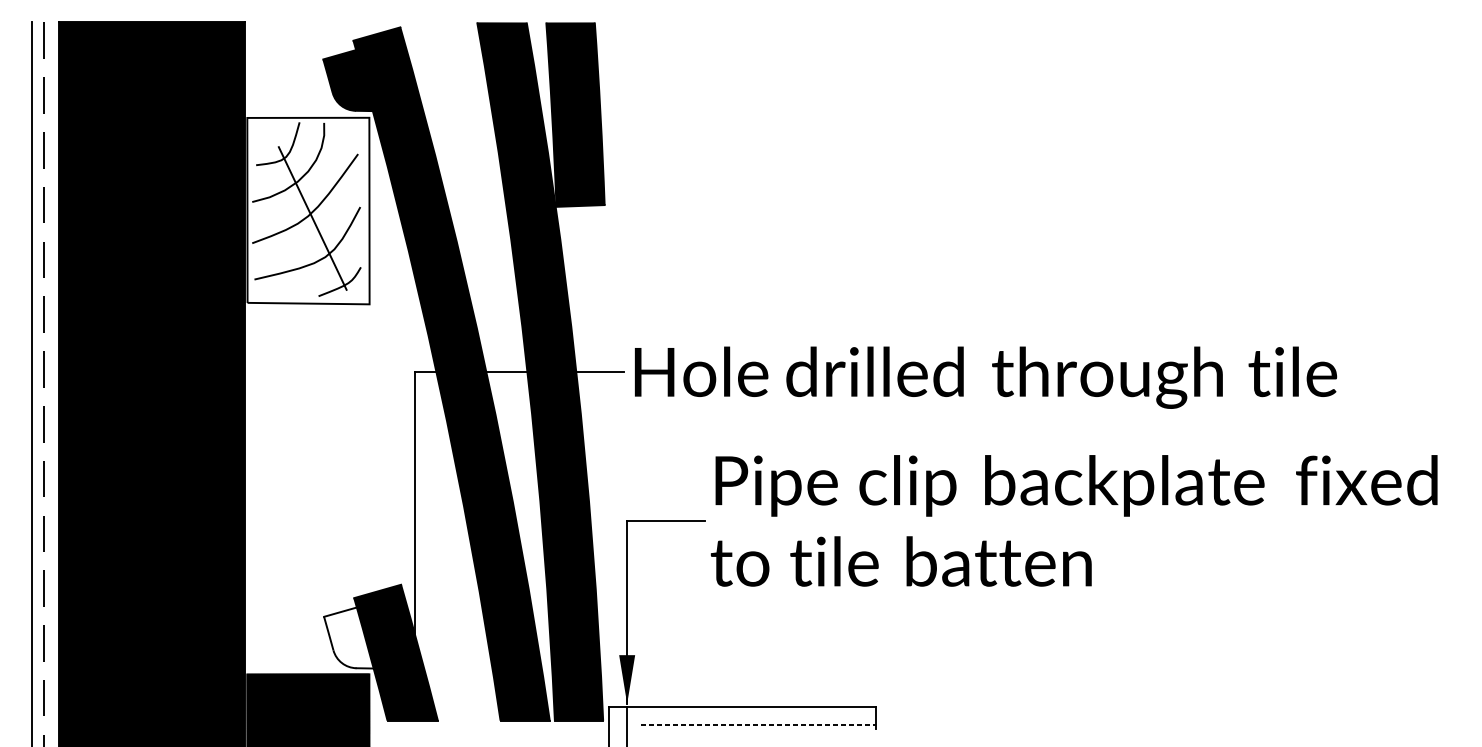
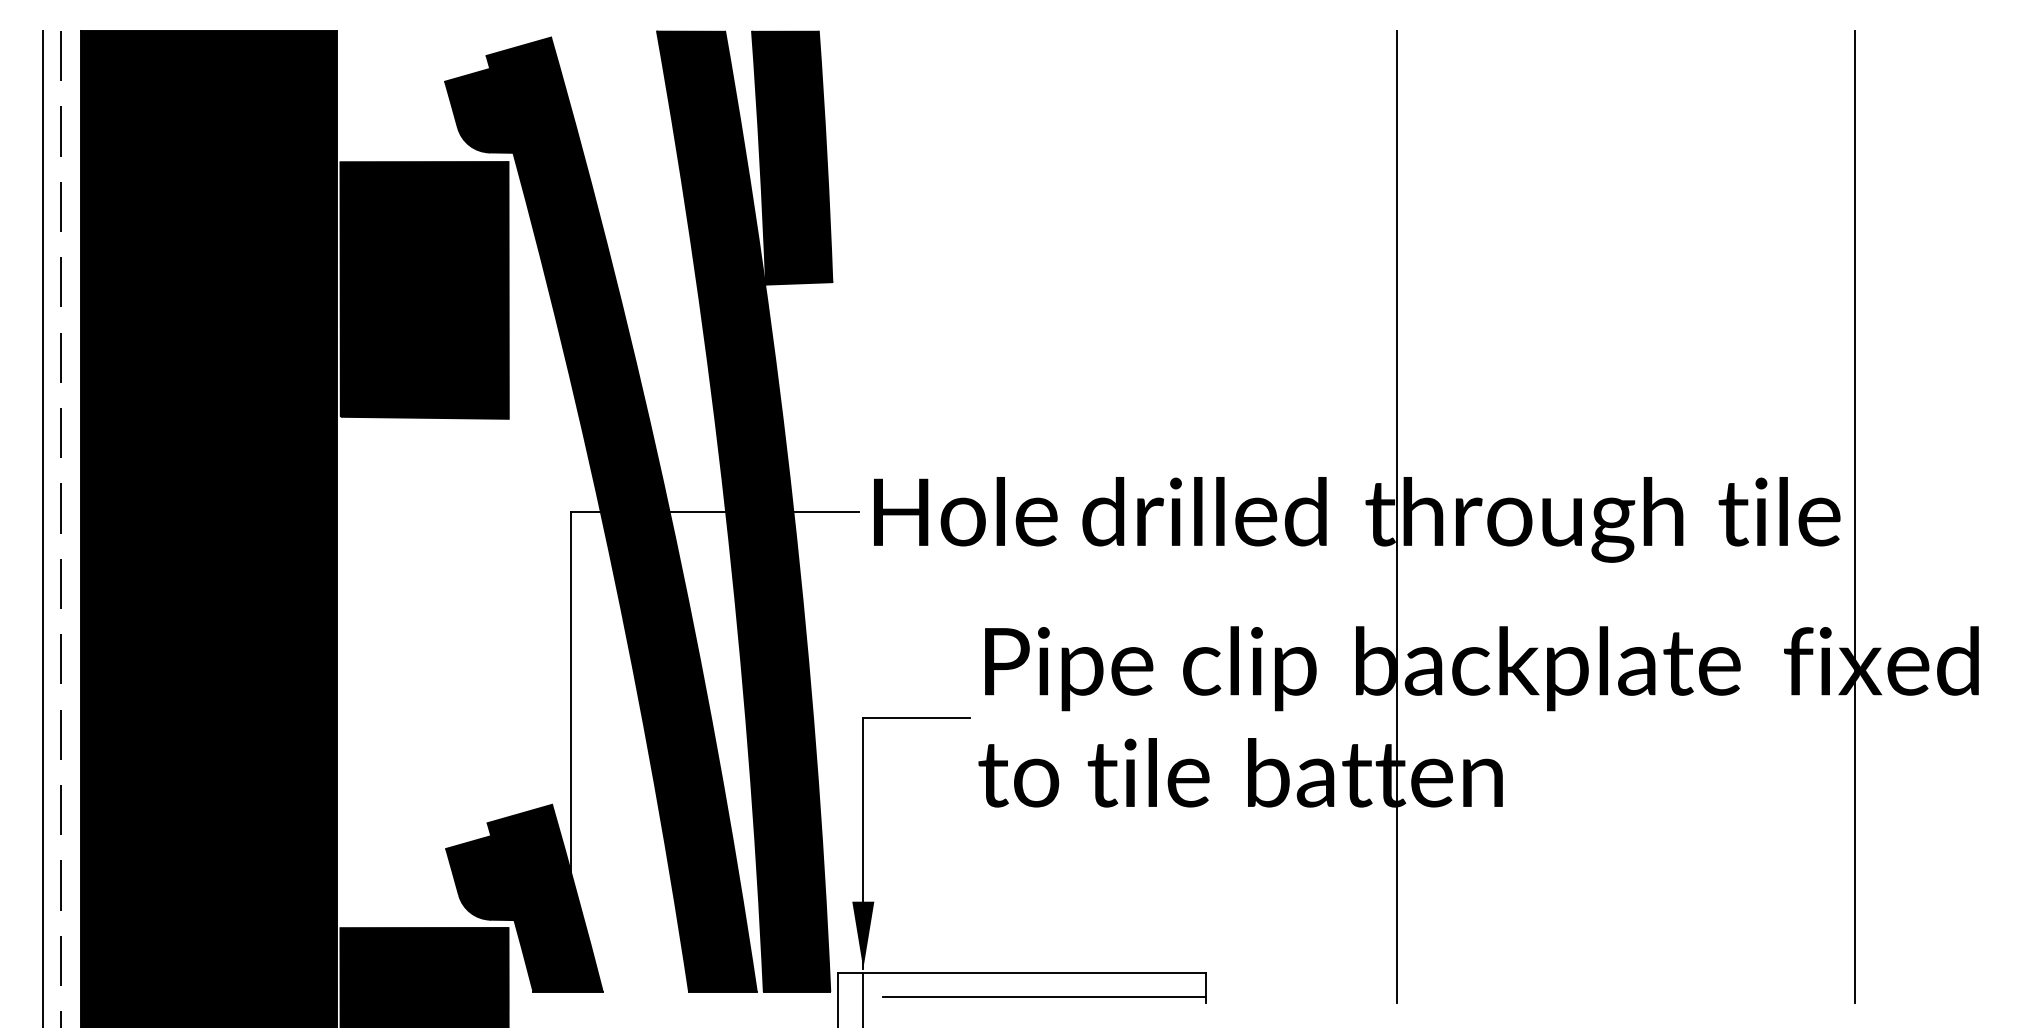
fill: (308, 211) -> (424, 290), added
line: (1015, 375) -> (1397, 516), added
line: (1347, 375) -> (1854, 516), added
fill: (349, 638) -> (480, 878), added
line: (758, 724) -> (1044, 997), dashed -> solid

